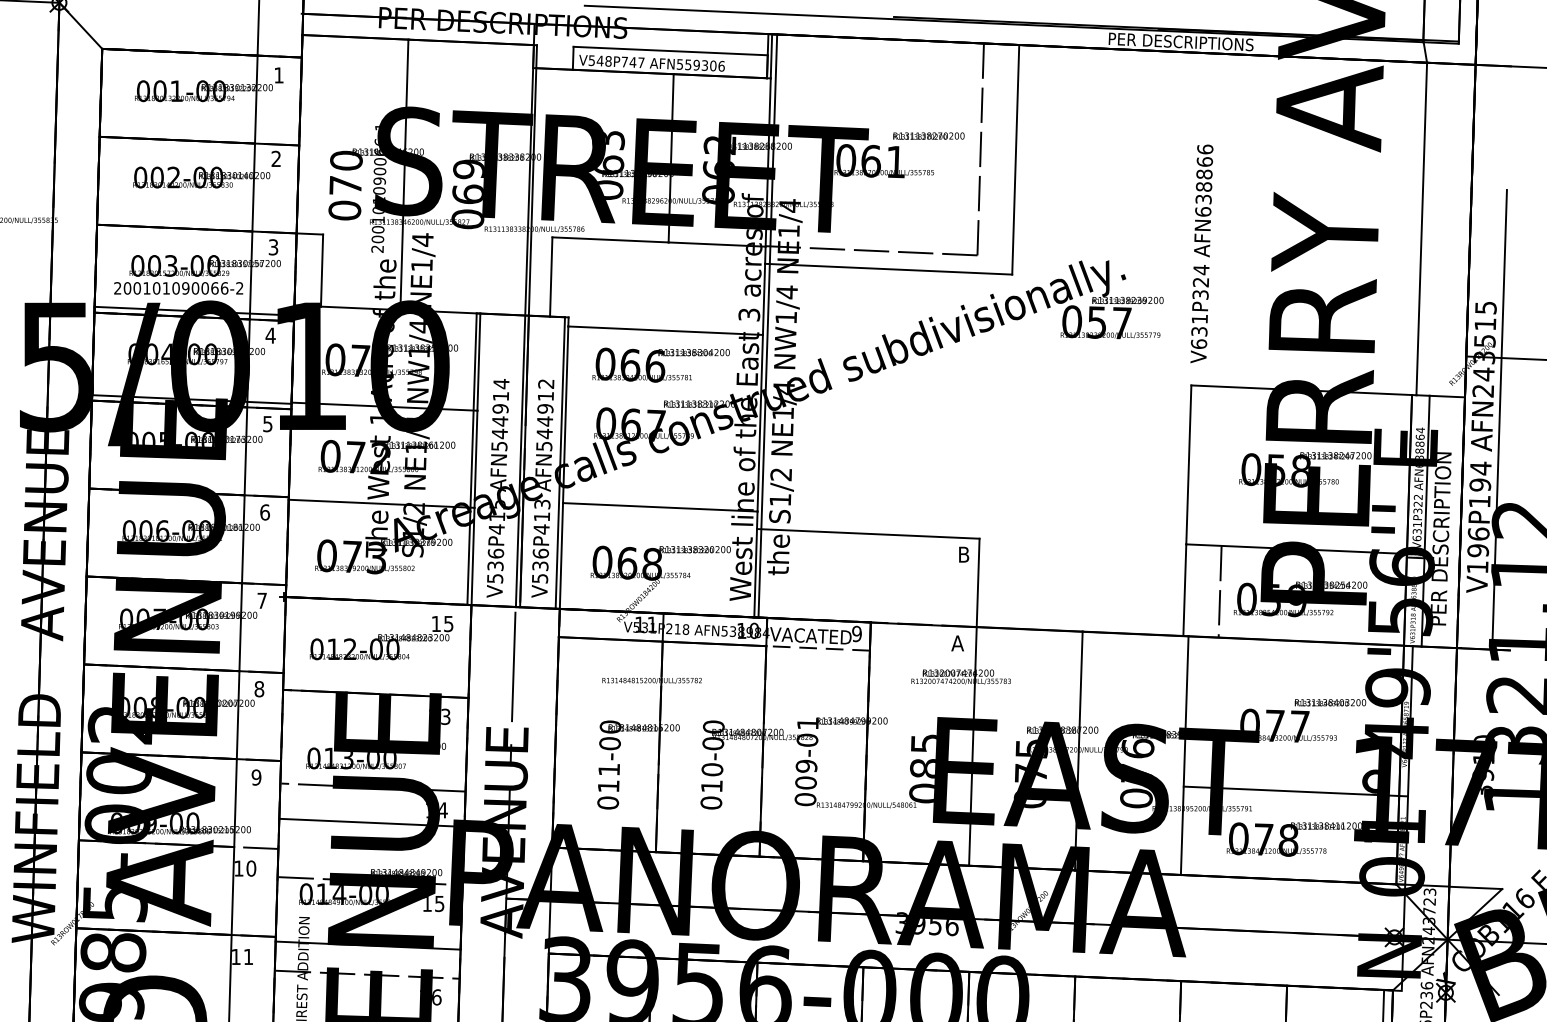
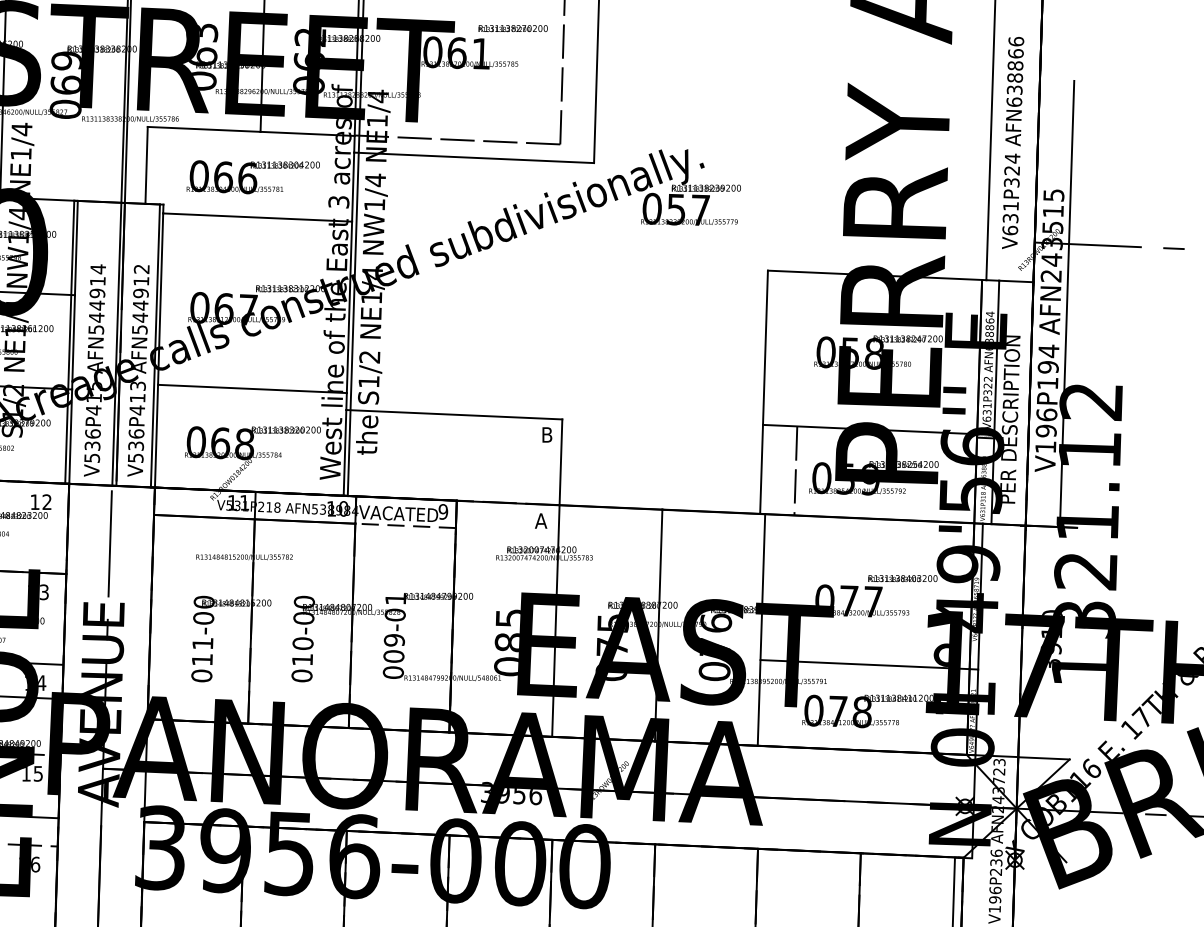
text: (1201, 253) -> (1012, 142), moved
text: (660, 364) -> (252, 176), moved
text: (448, 623) -> (46, 501), 15 -> 12

